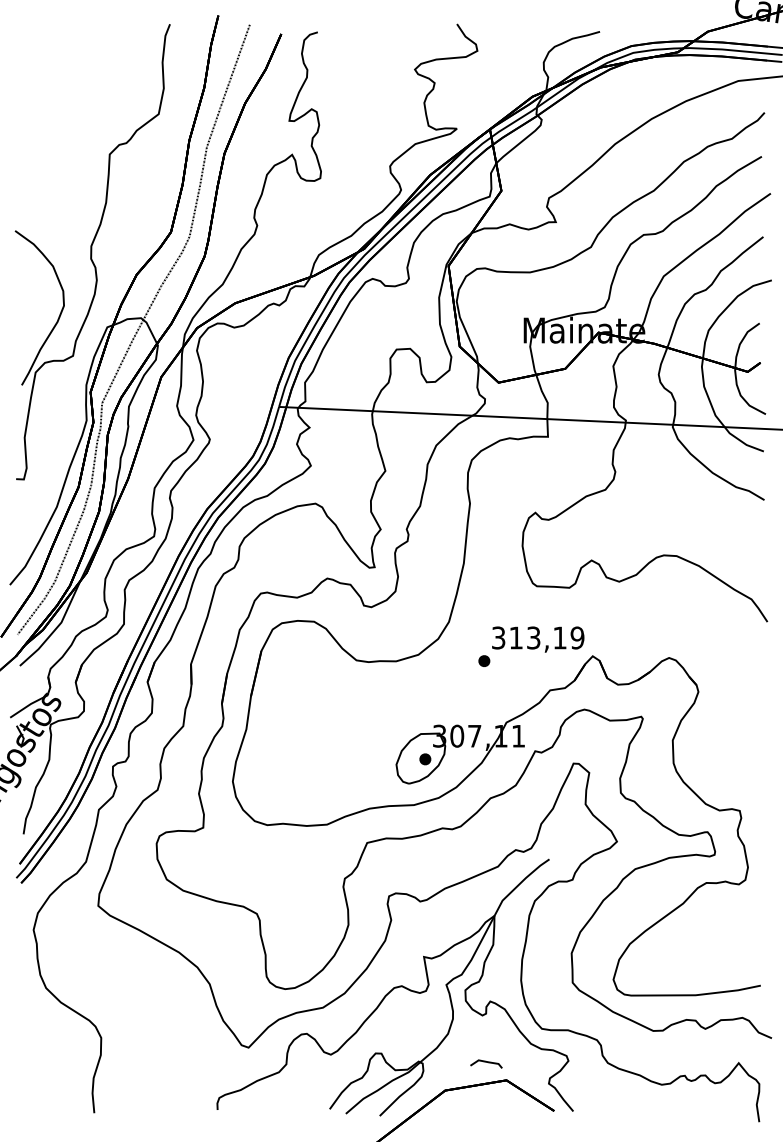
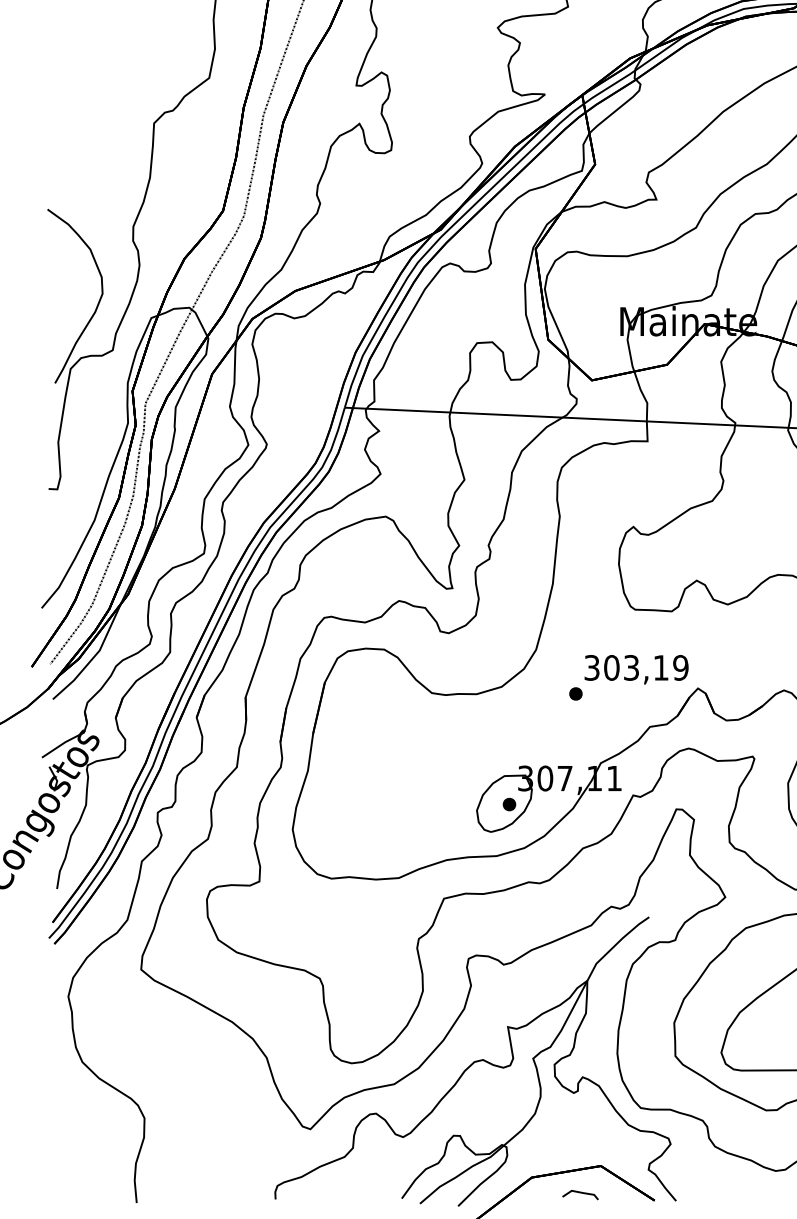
text: (516, 637) -> (612, 667), 313,19 -> 303,19
line: (486, 1062) -> (580, 1193), moved

